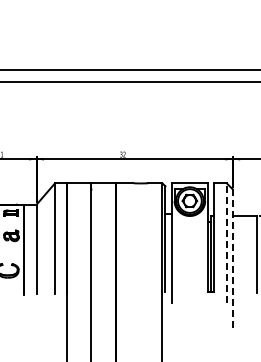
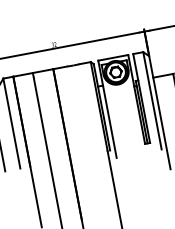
line: (226, 242) -> (152, 100), dashed -> solid
line: (232, 259) -> (159, 113), dashed -> solid

